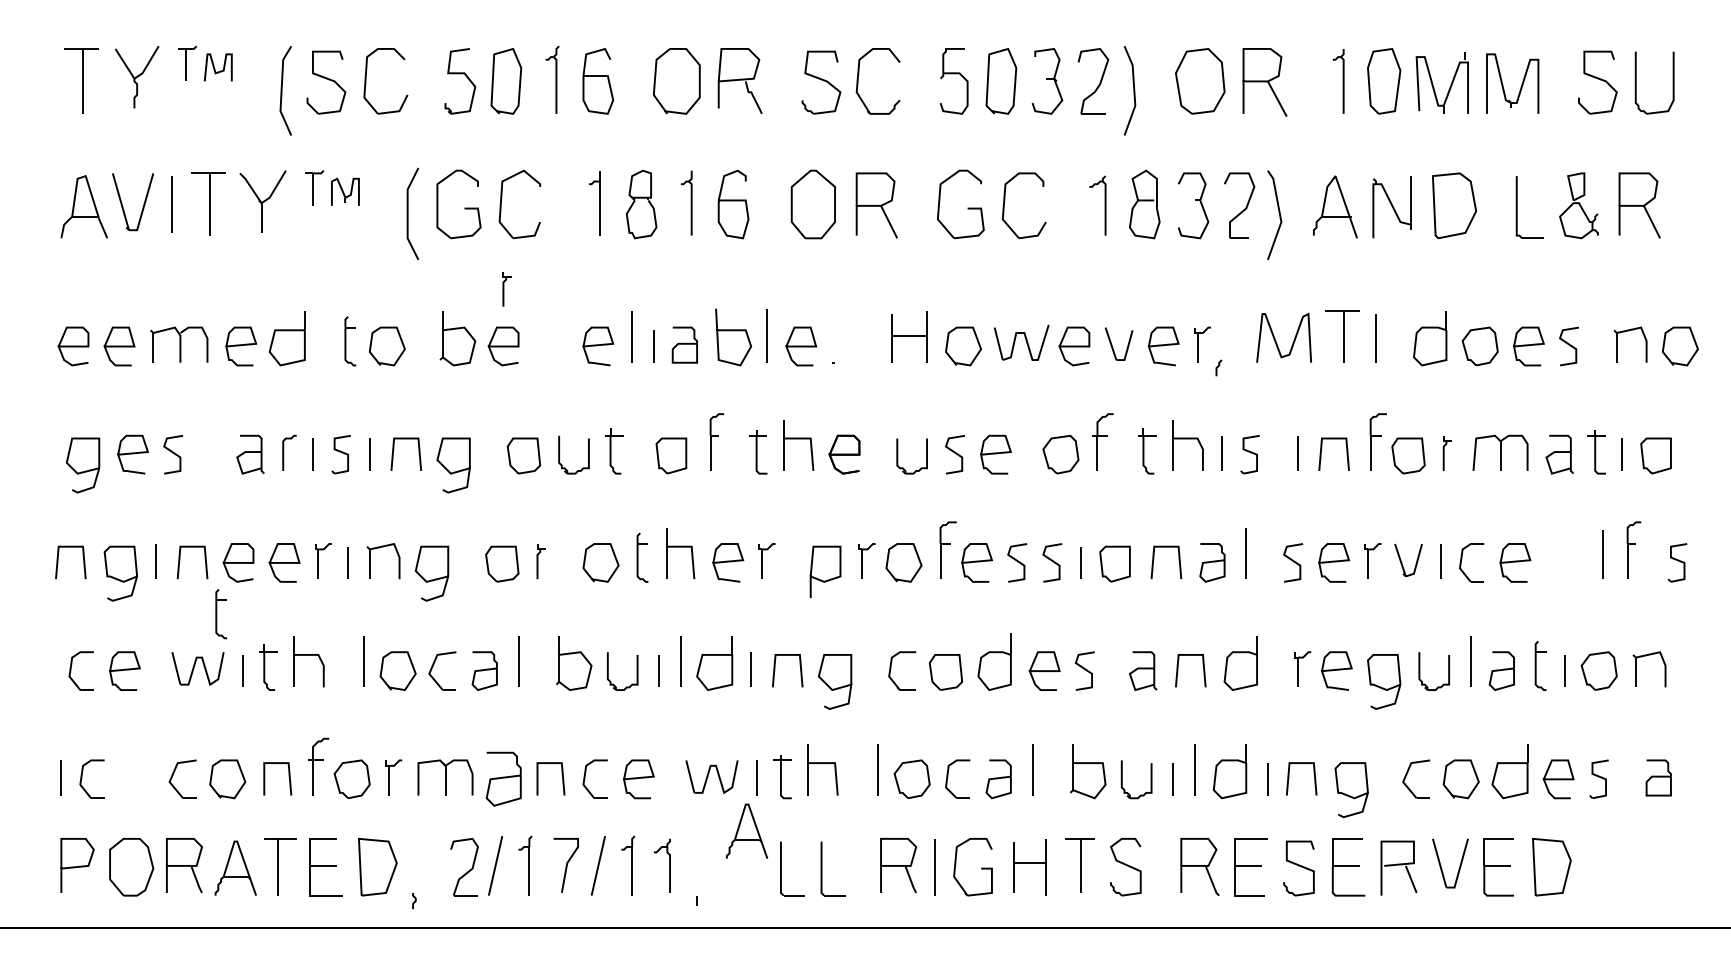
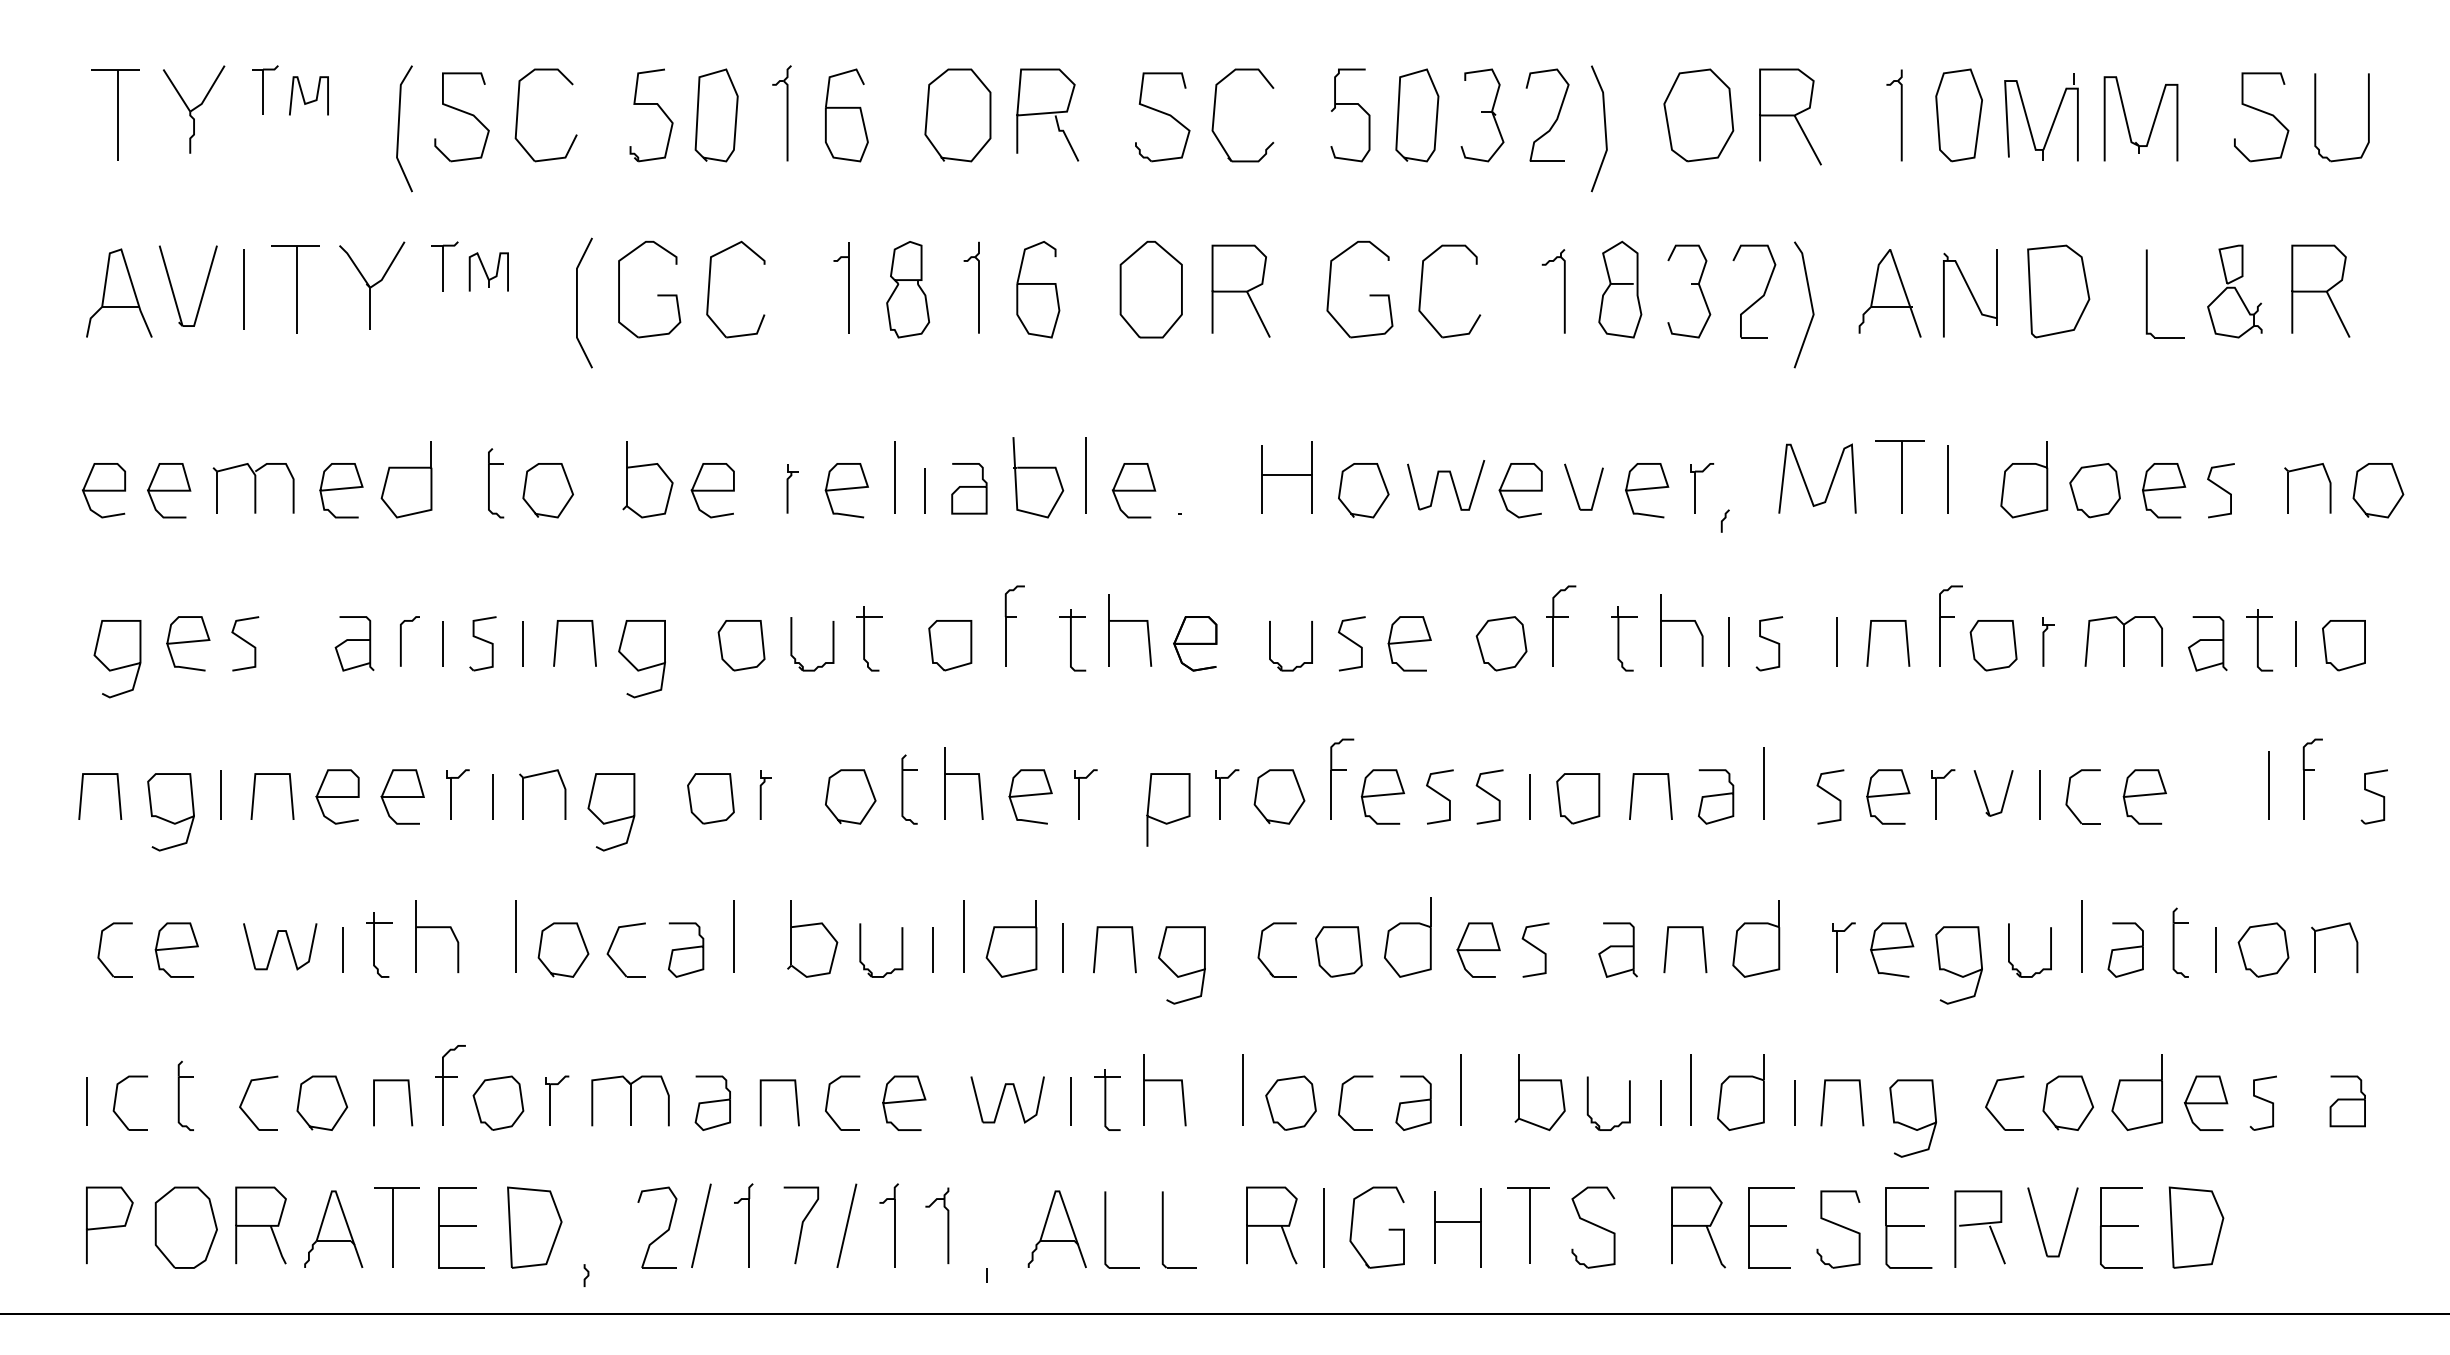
part: (506, 289) -> (791, 489), moved
part: (221, 614) -> (186, 1096), moved
part: (503, 779) -> (712, 1103), size x0.71
part: (747, 830) -> (1057, 1228), moved

